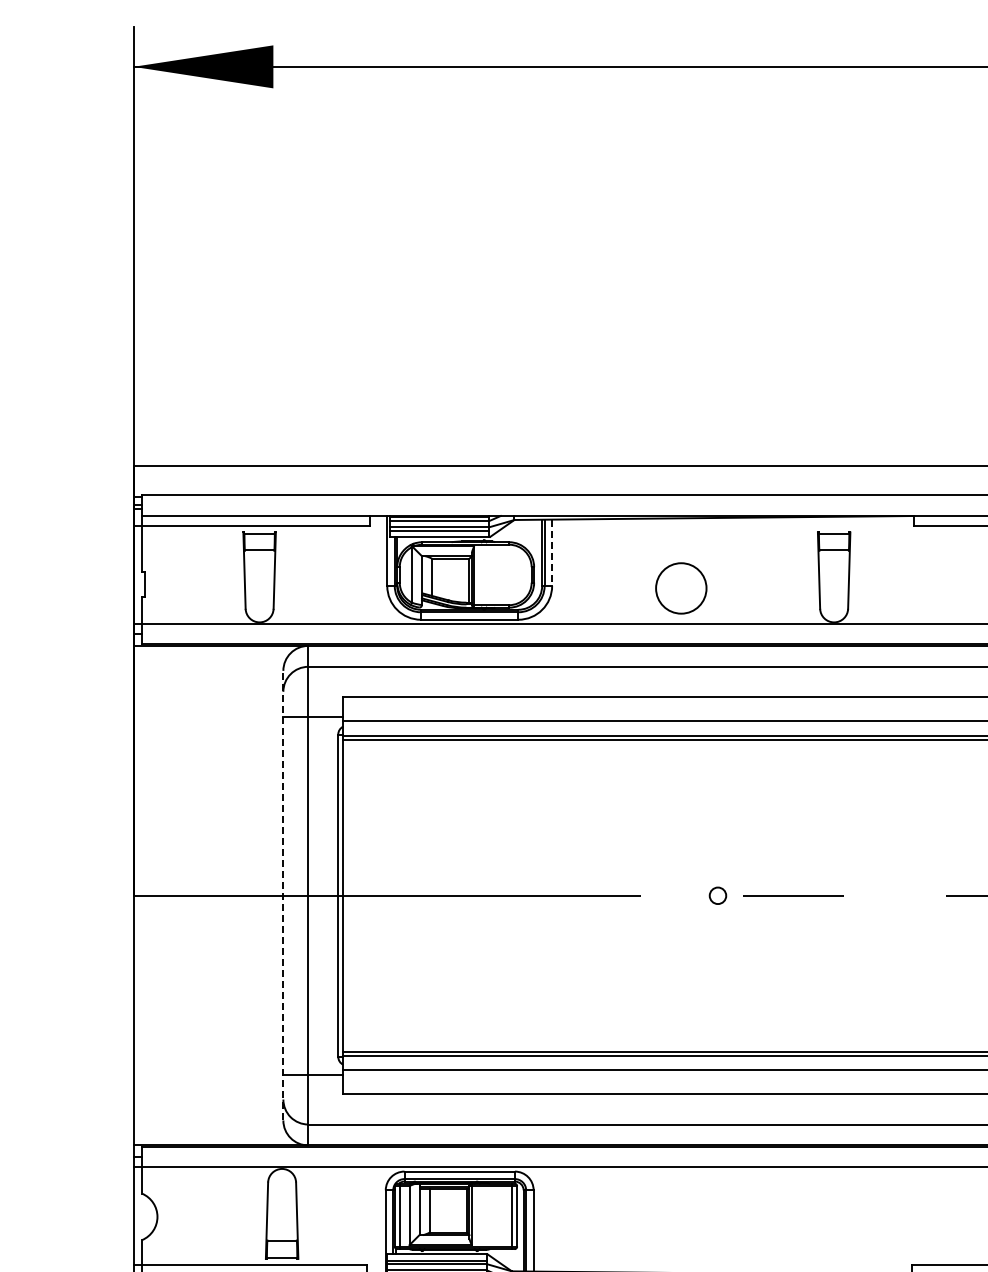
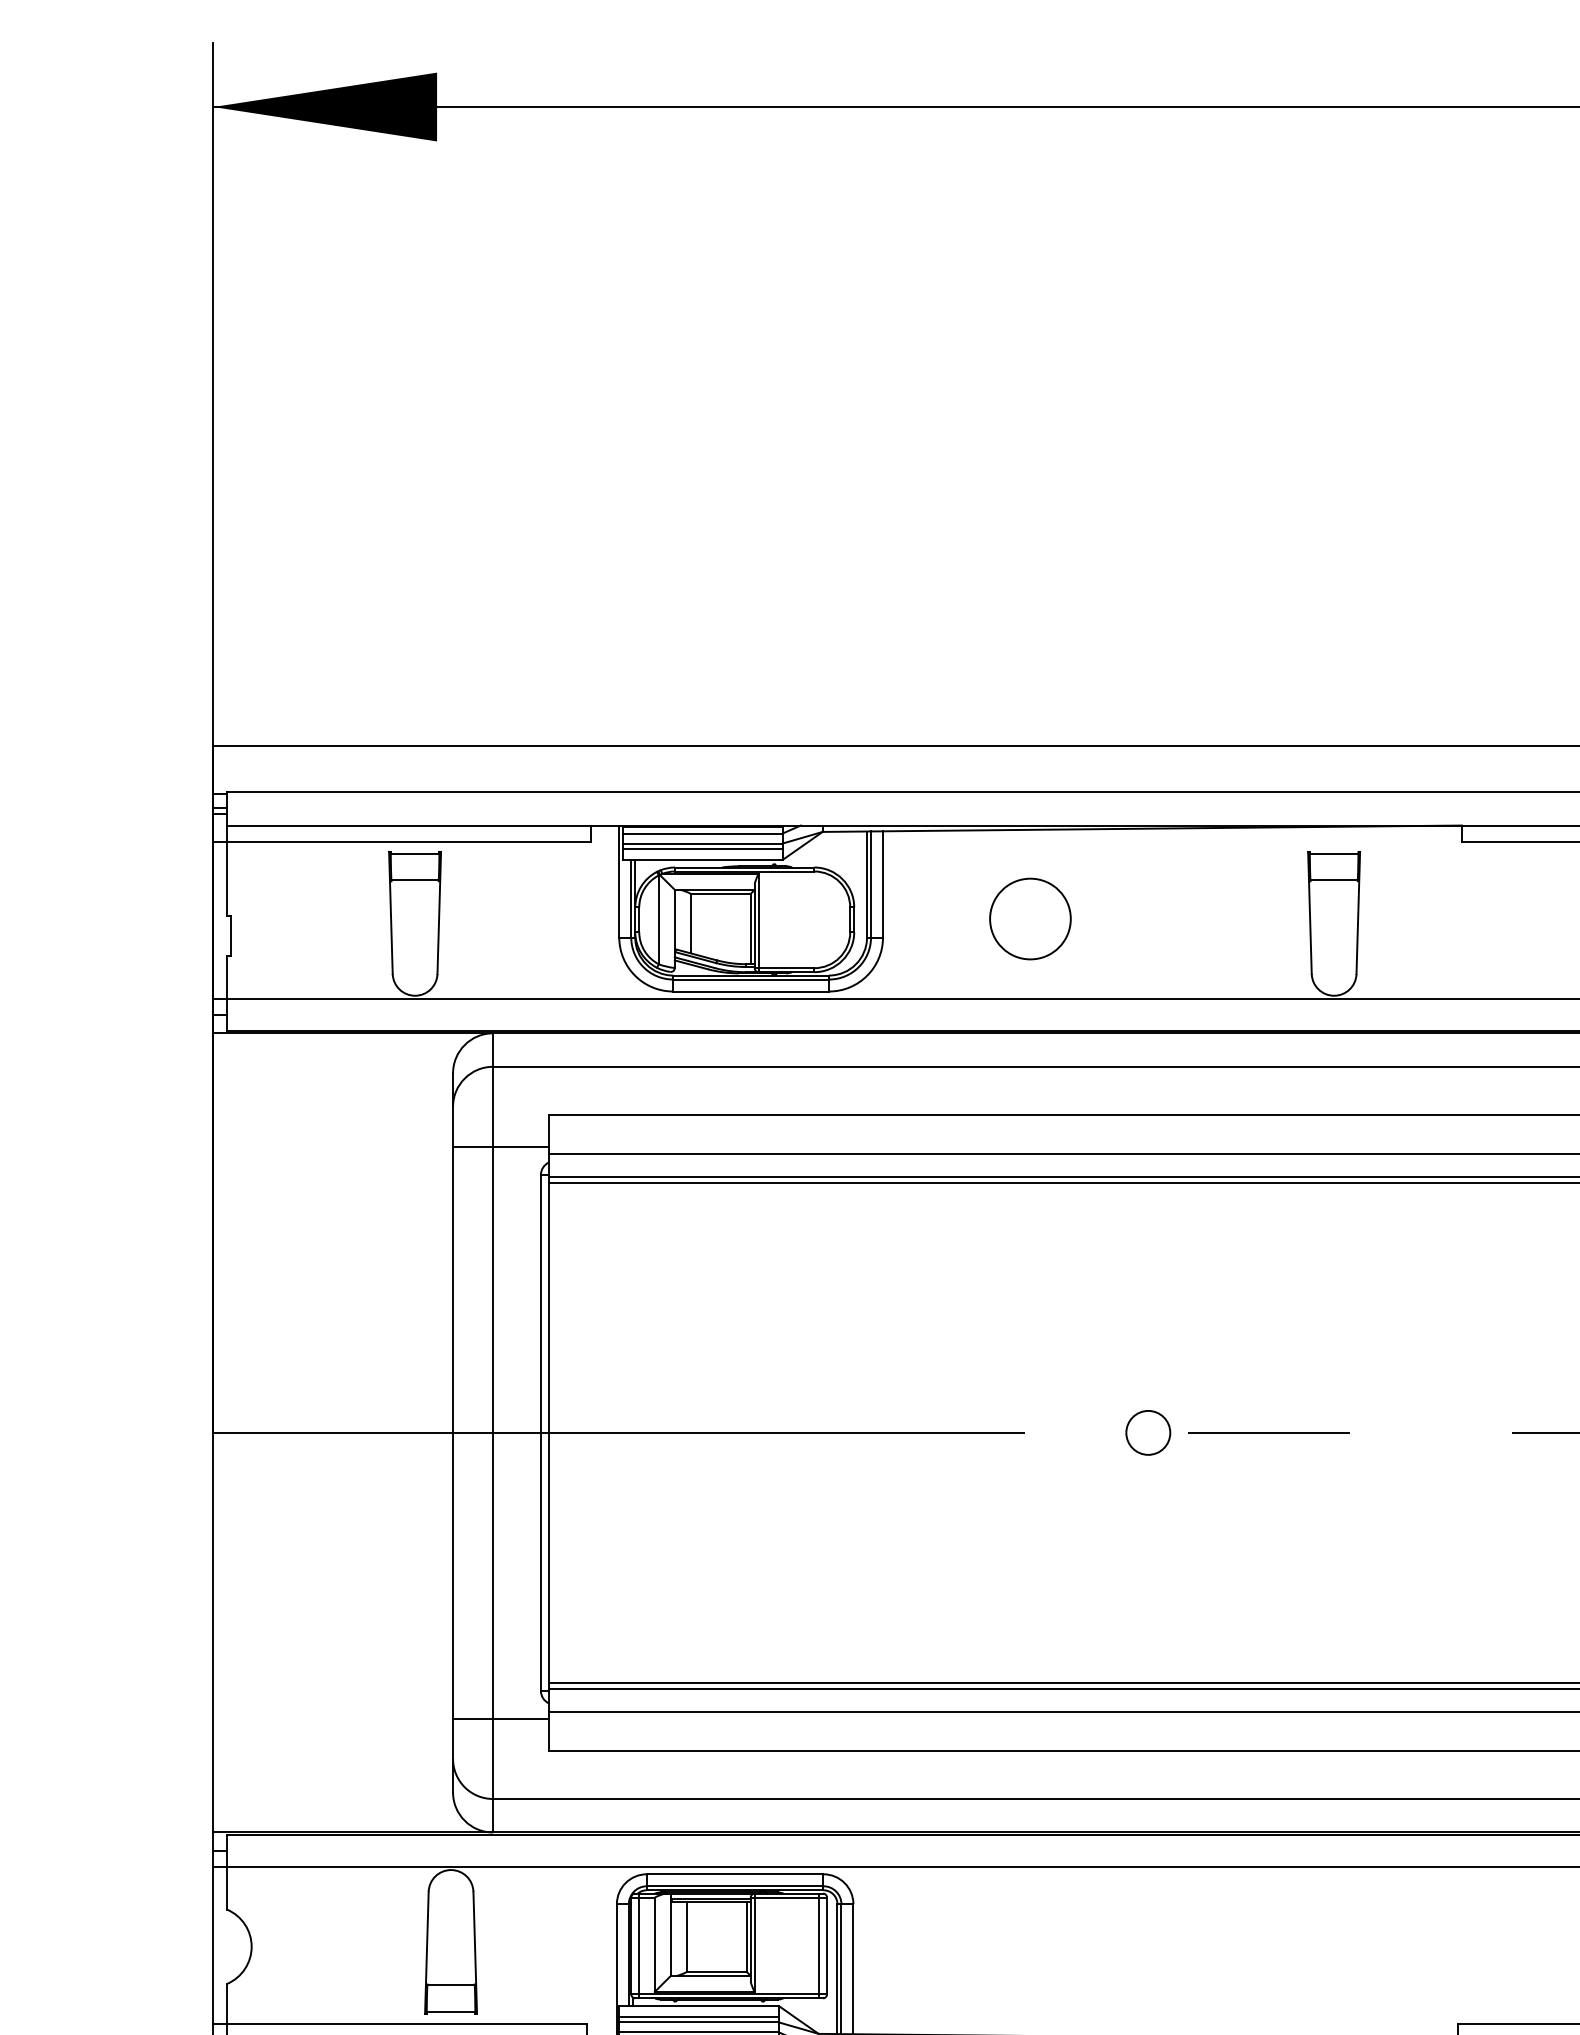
line: (552, 553) -> (883, 885), dashed -> solid
circle: (681, 588) -> (1030, 919), moved
line: (283, 895) -> (453, 1432), dashed -> solid
circle: (717, 895) -> (1147, 1432), size x1.67

